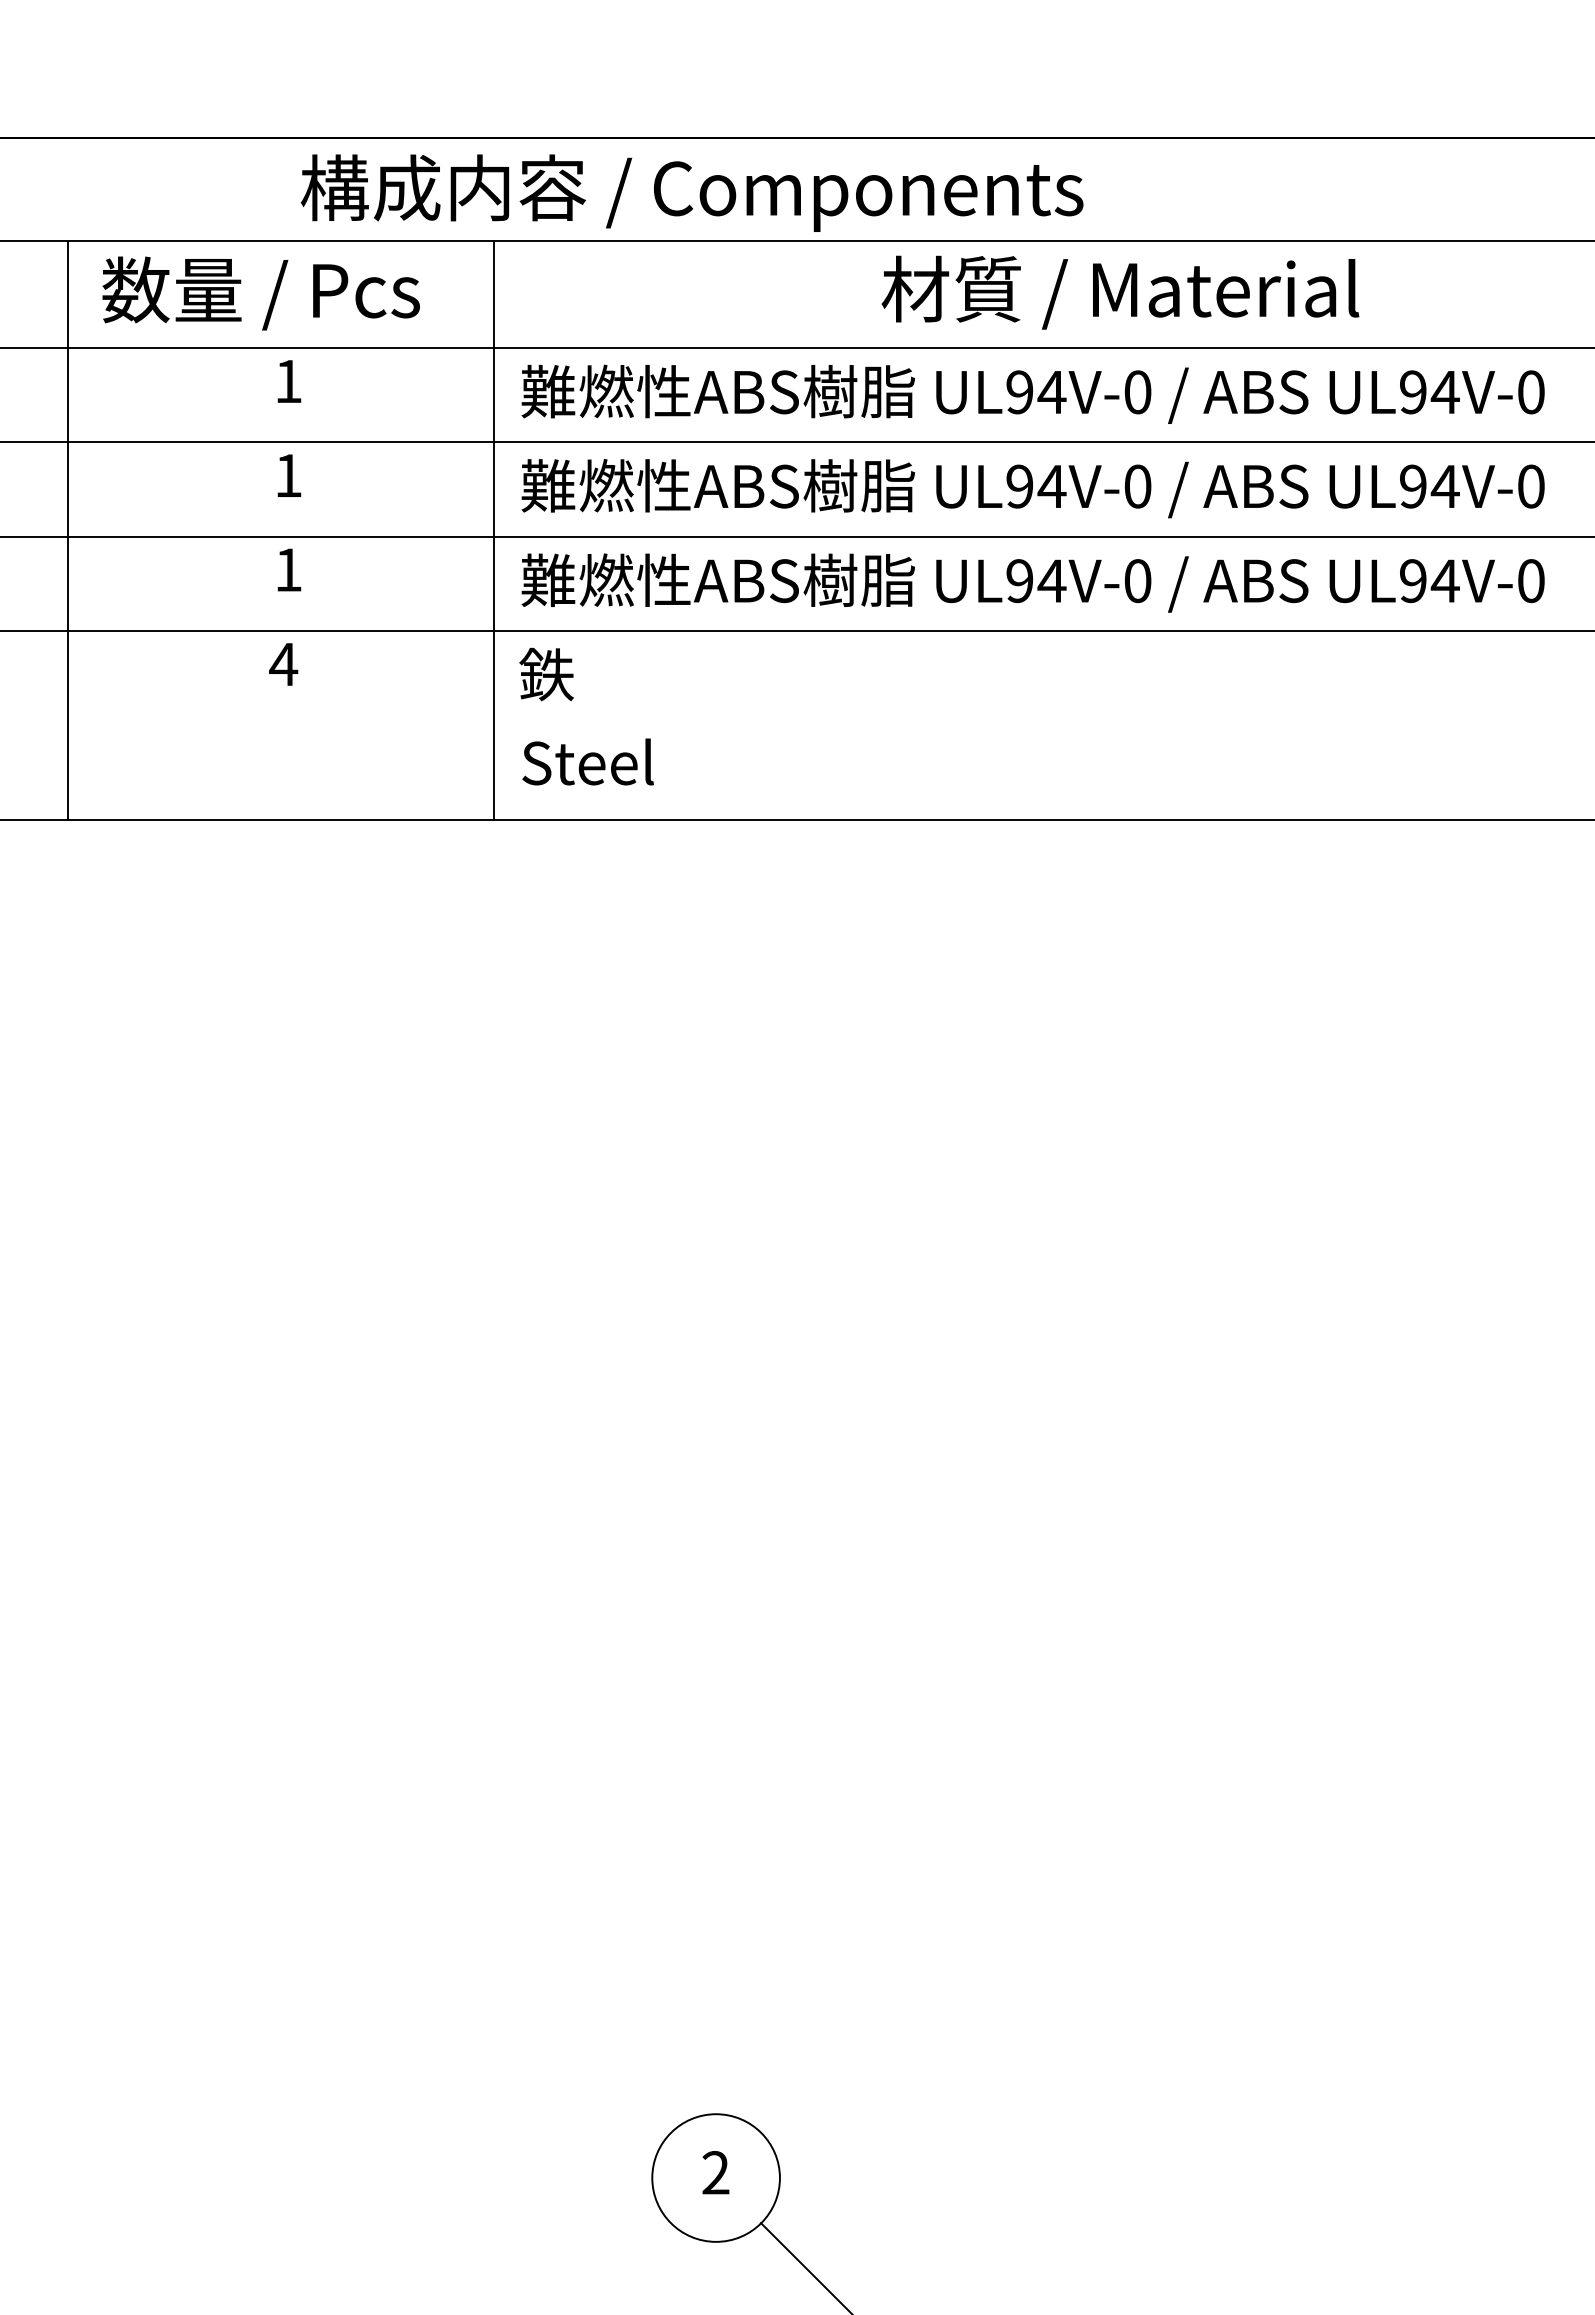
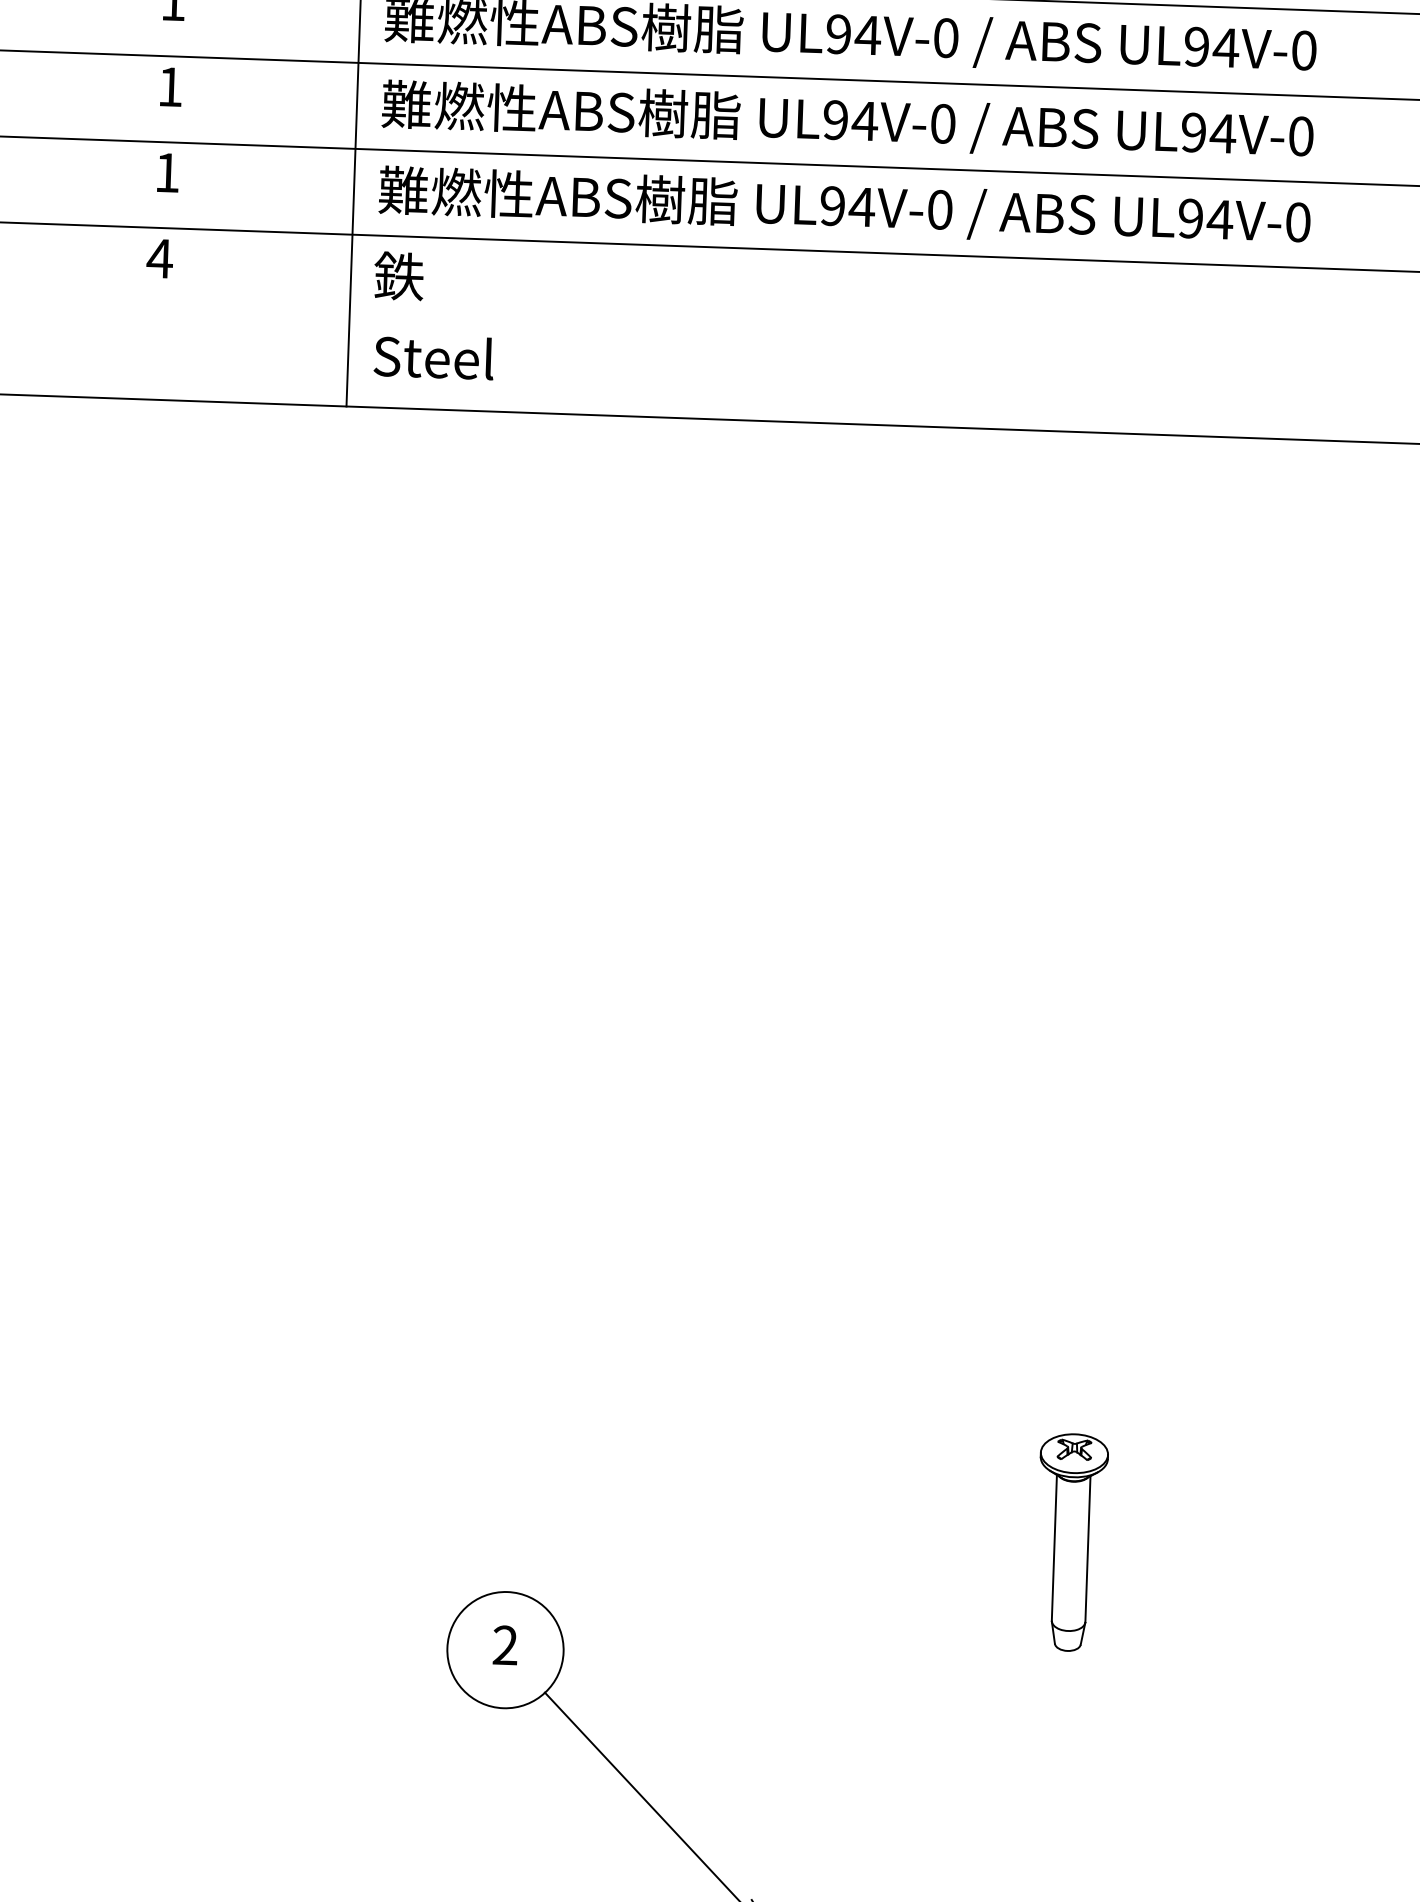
part: (1332, 2038) -> (1070, 1542), added

